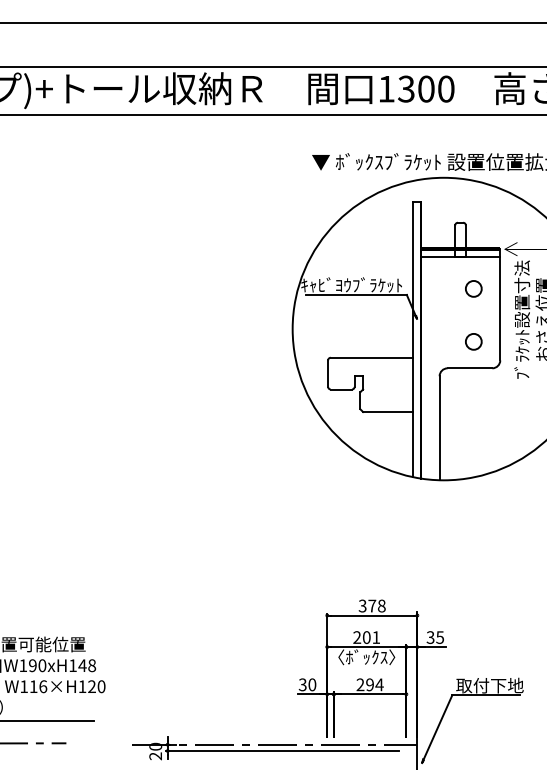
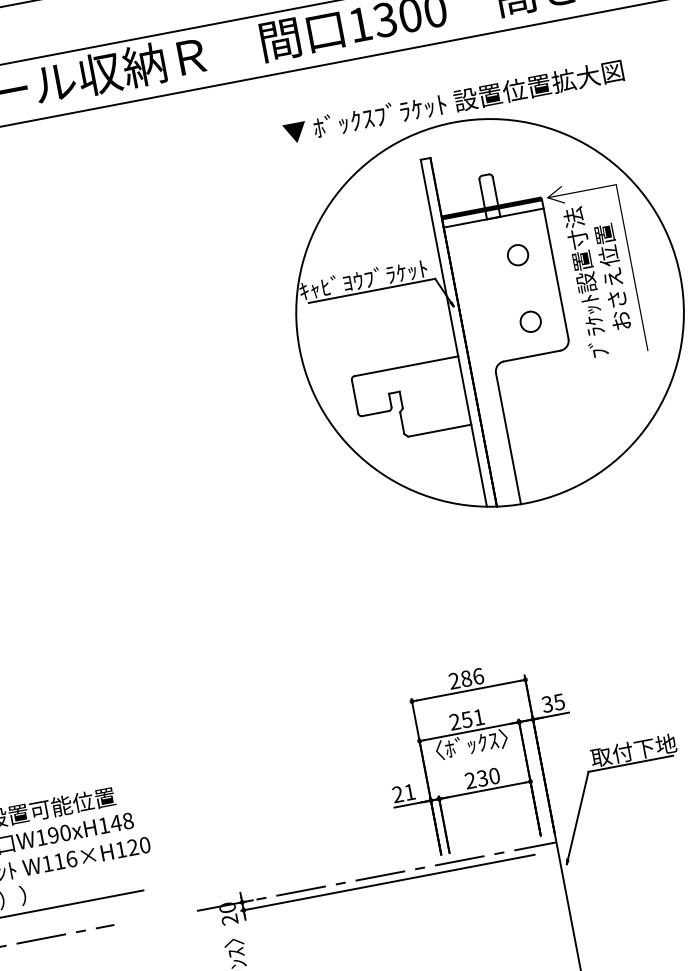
text: (371, 605) -> (465, 678), 378 -> 286
text: (366, 637) -> (466, 719), 201 -> 251
text: (307, 684) -> (403, 793), 30 -> 21
text: (374, 684) -> (488, 776), 294 -> 230

